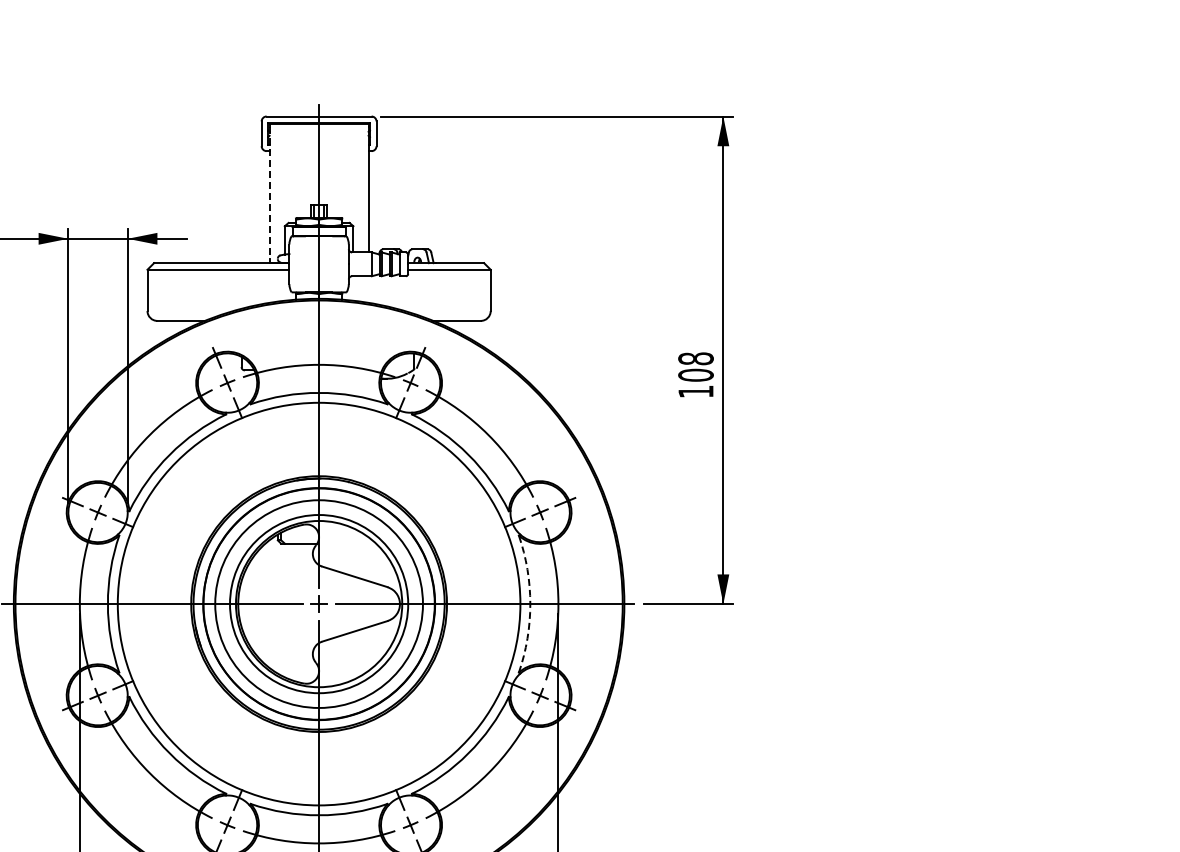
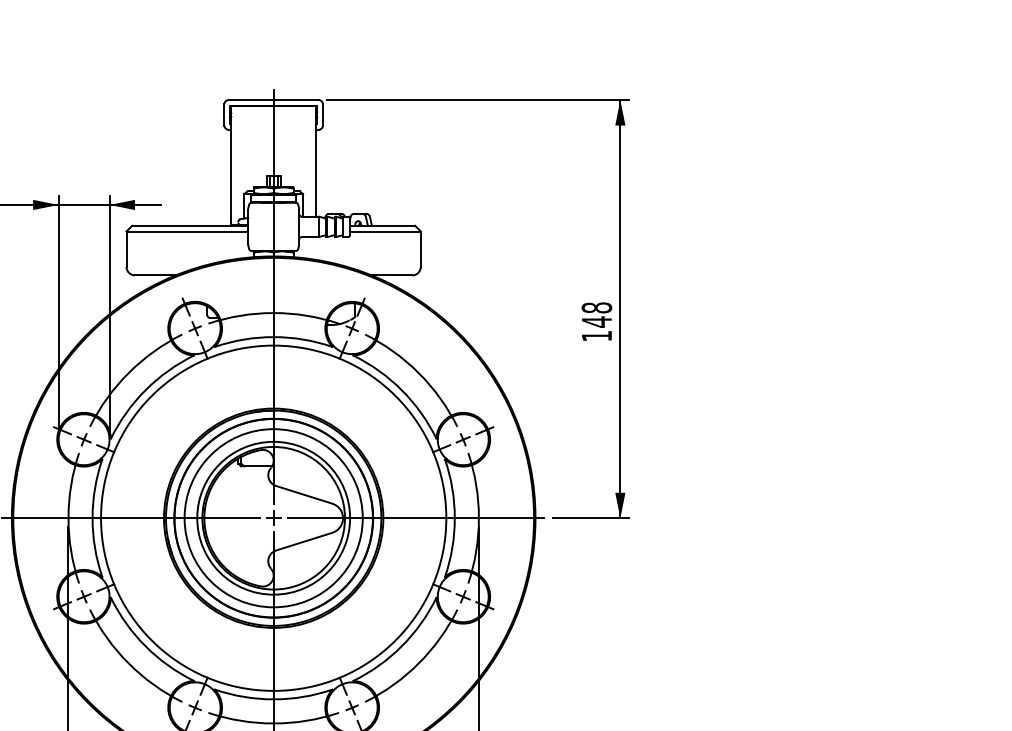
line: (269, 193) -> (231, 166), dashed -> solid
text: (695, 375) -> (596, 322), 108 -> 148
arc: (530, 604) -> (454, 518), dashed -> solid

